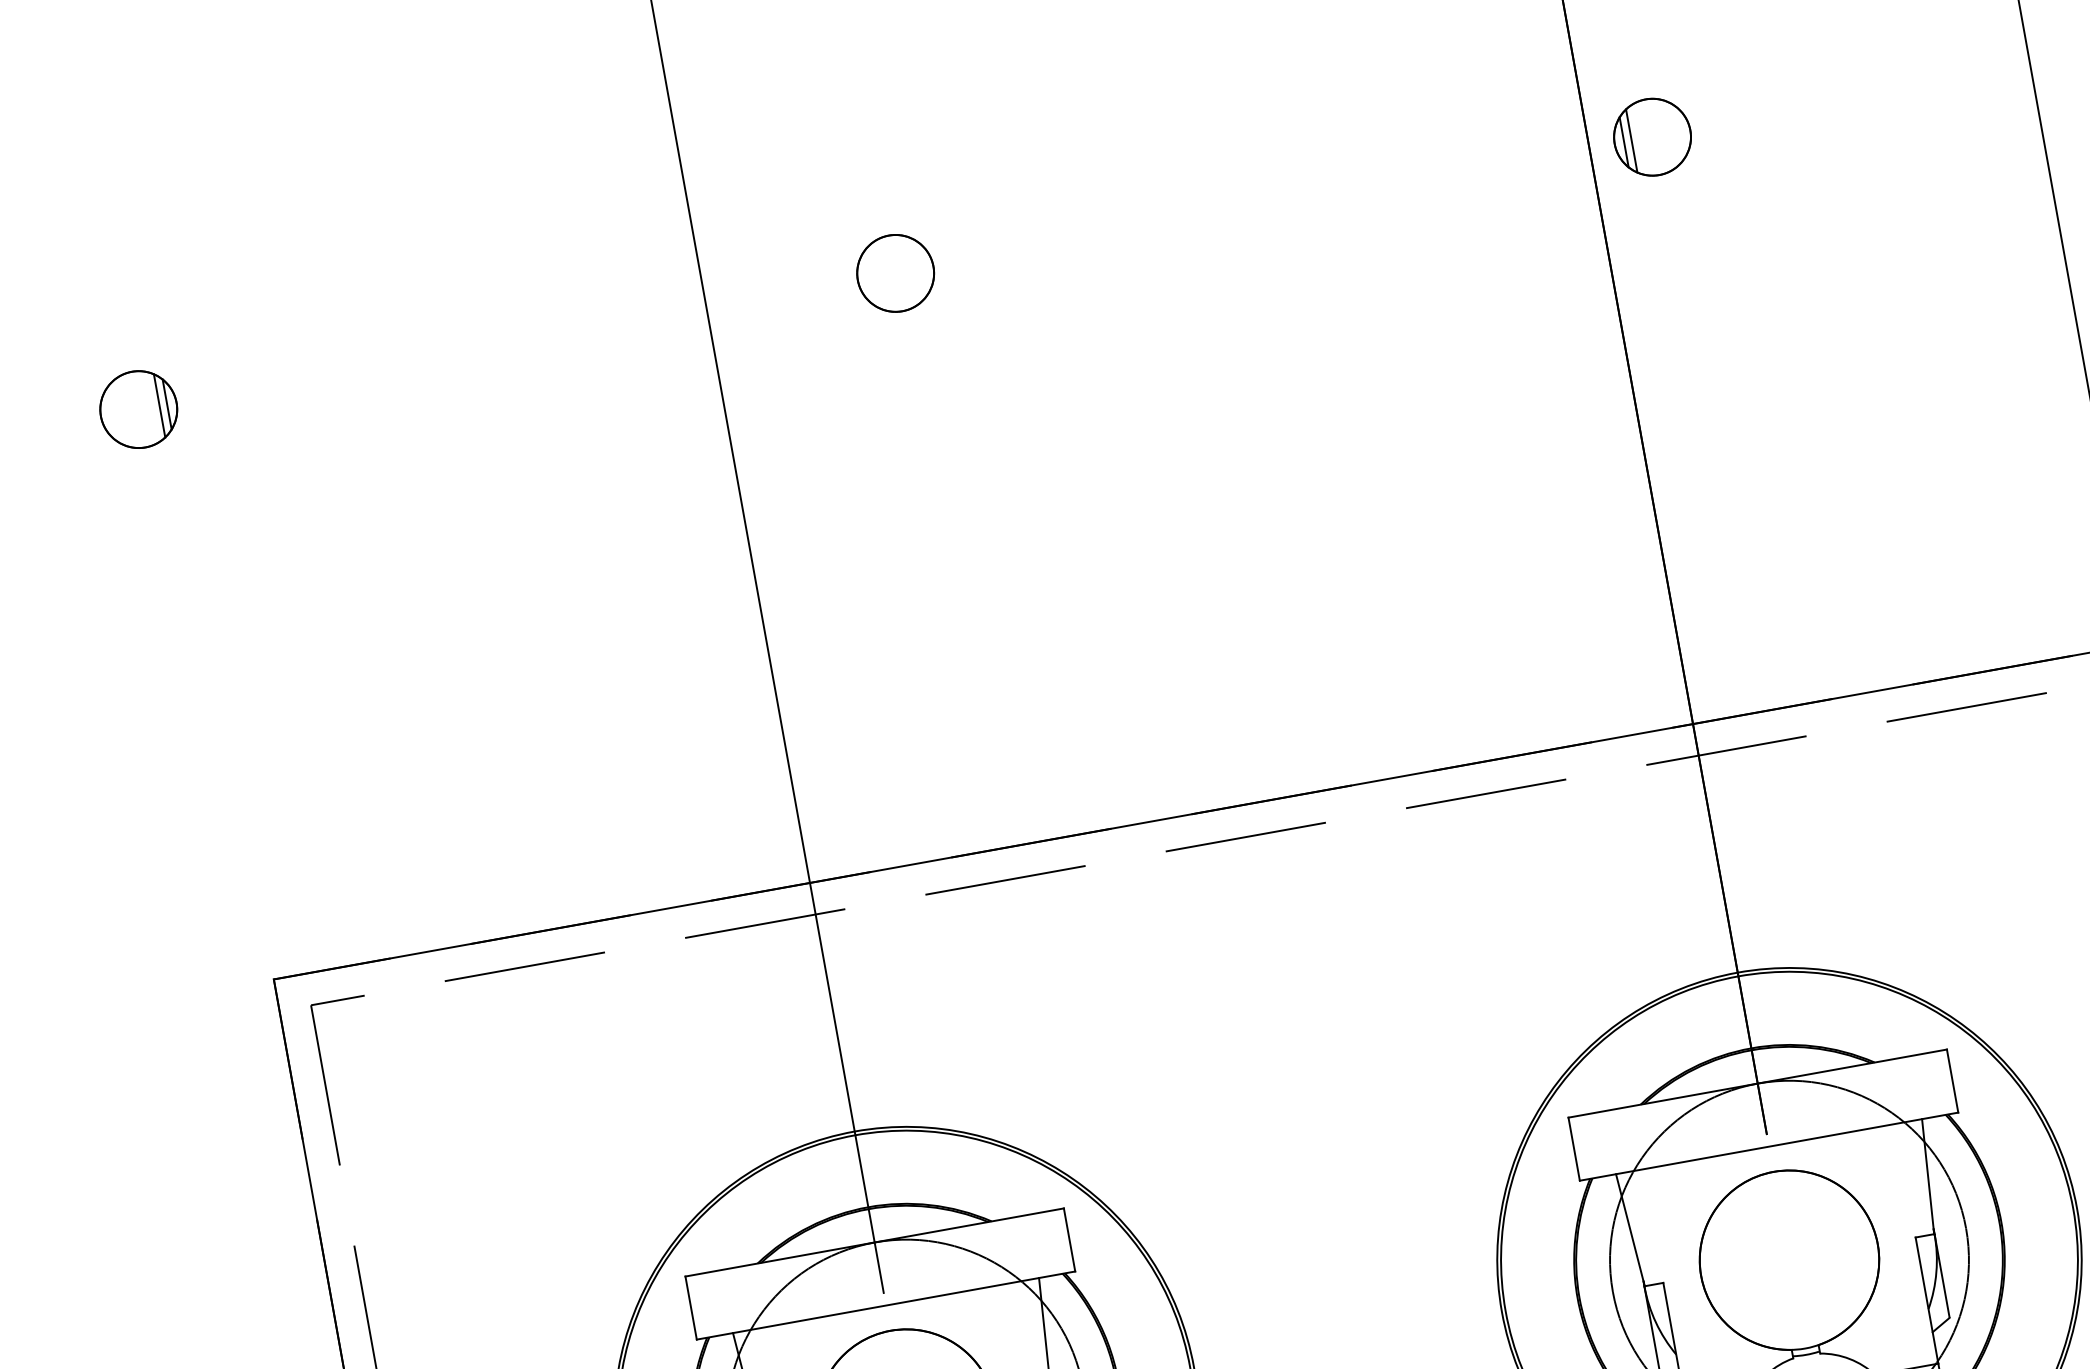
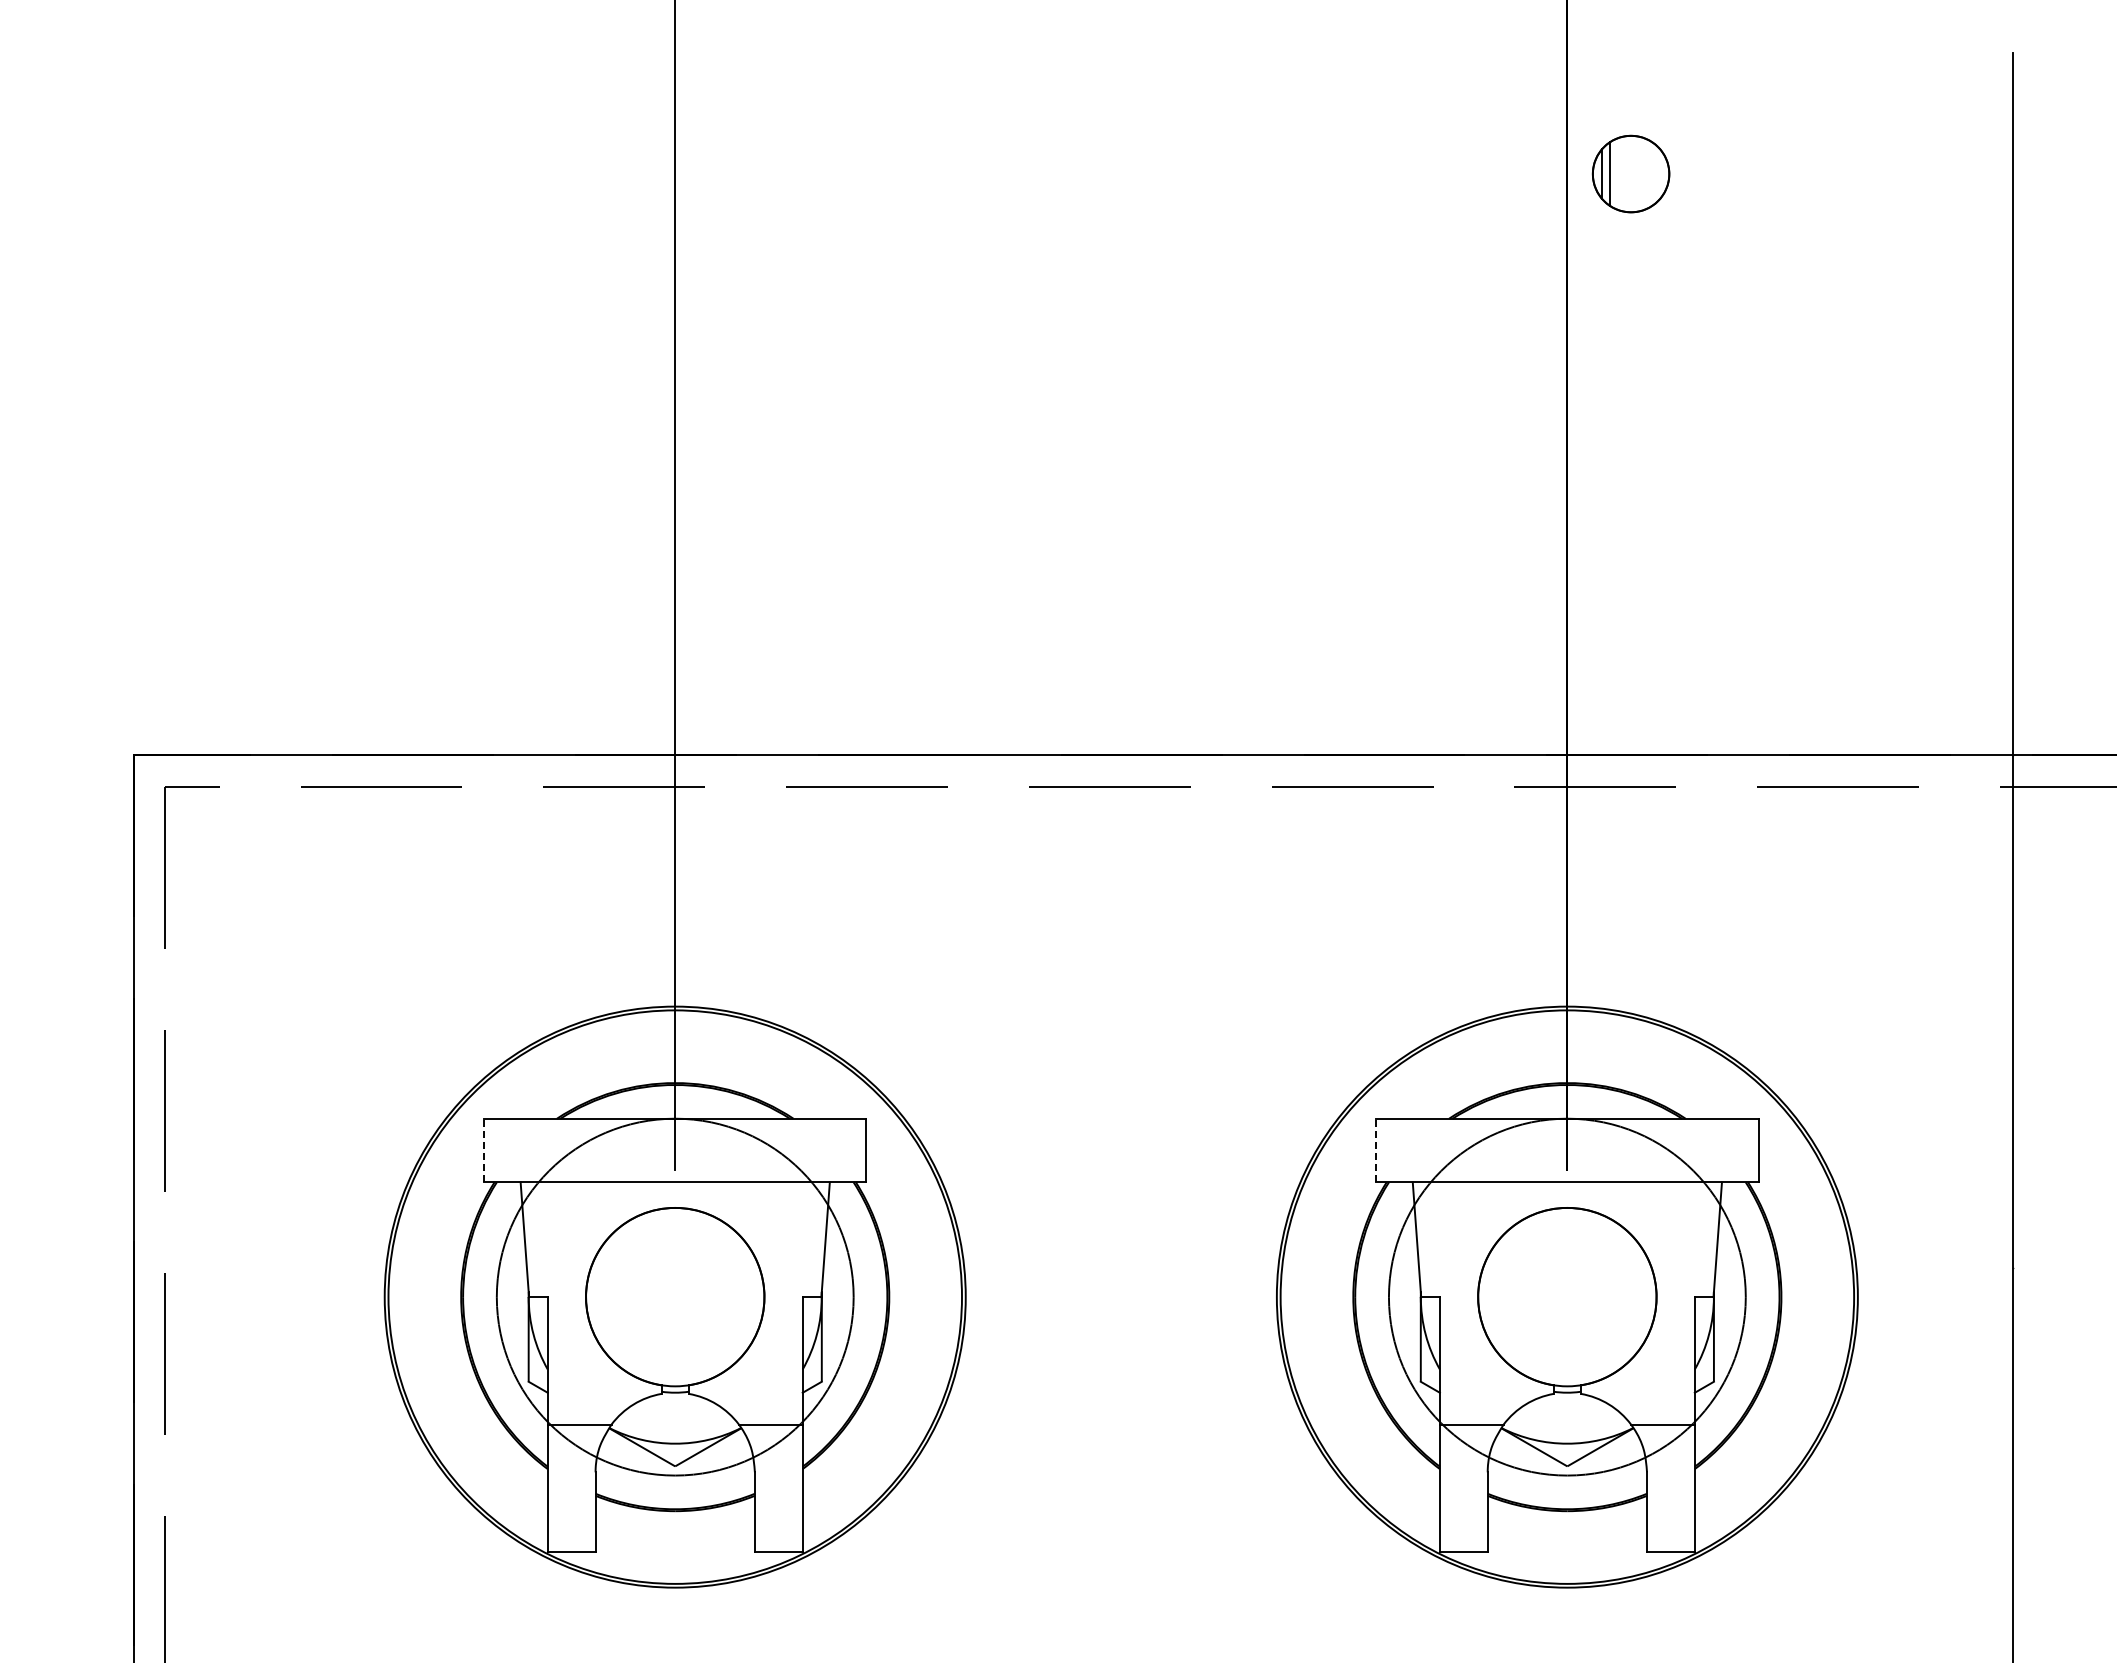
part: (895, 272) -> (866, 173), removed
part: (138, 409) -> (101, 173), removed
line: (1574, 1149) -> (1376, 1150), solid -> dashed
line: (691, 1307) -> (484, 1150), solid -> dashed

